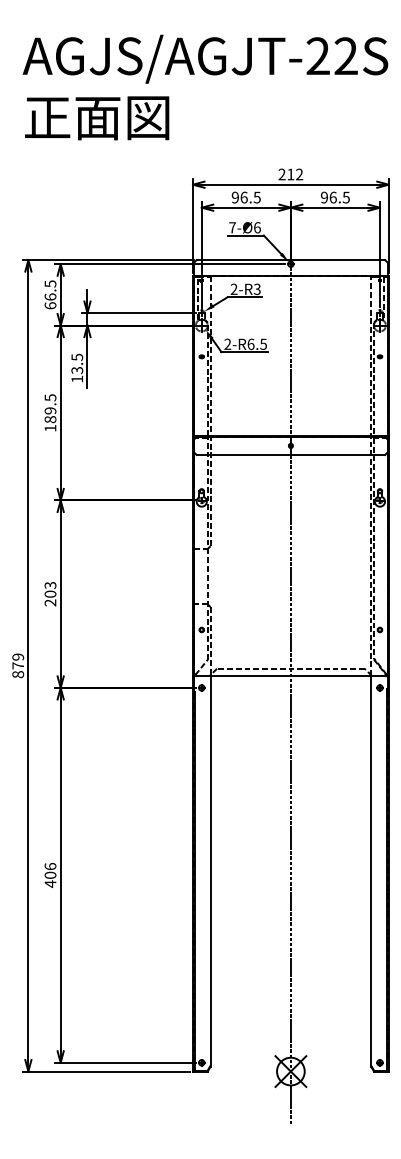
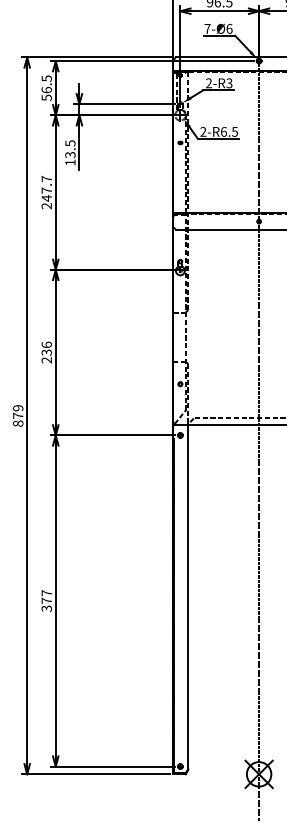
text: (50, 305) -> (46, 97), 66.5 -> 56.5
text: (50, 412) -> (46, 192), 189.5 -> 247.7
text: (50, 589) -> (46, 348), 203 -> 236
text: (50, 875) -> (46, 601), 406 -> 377

